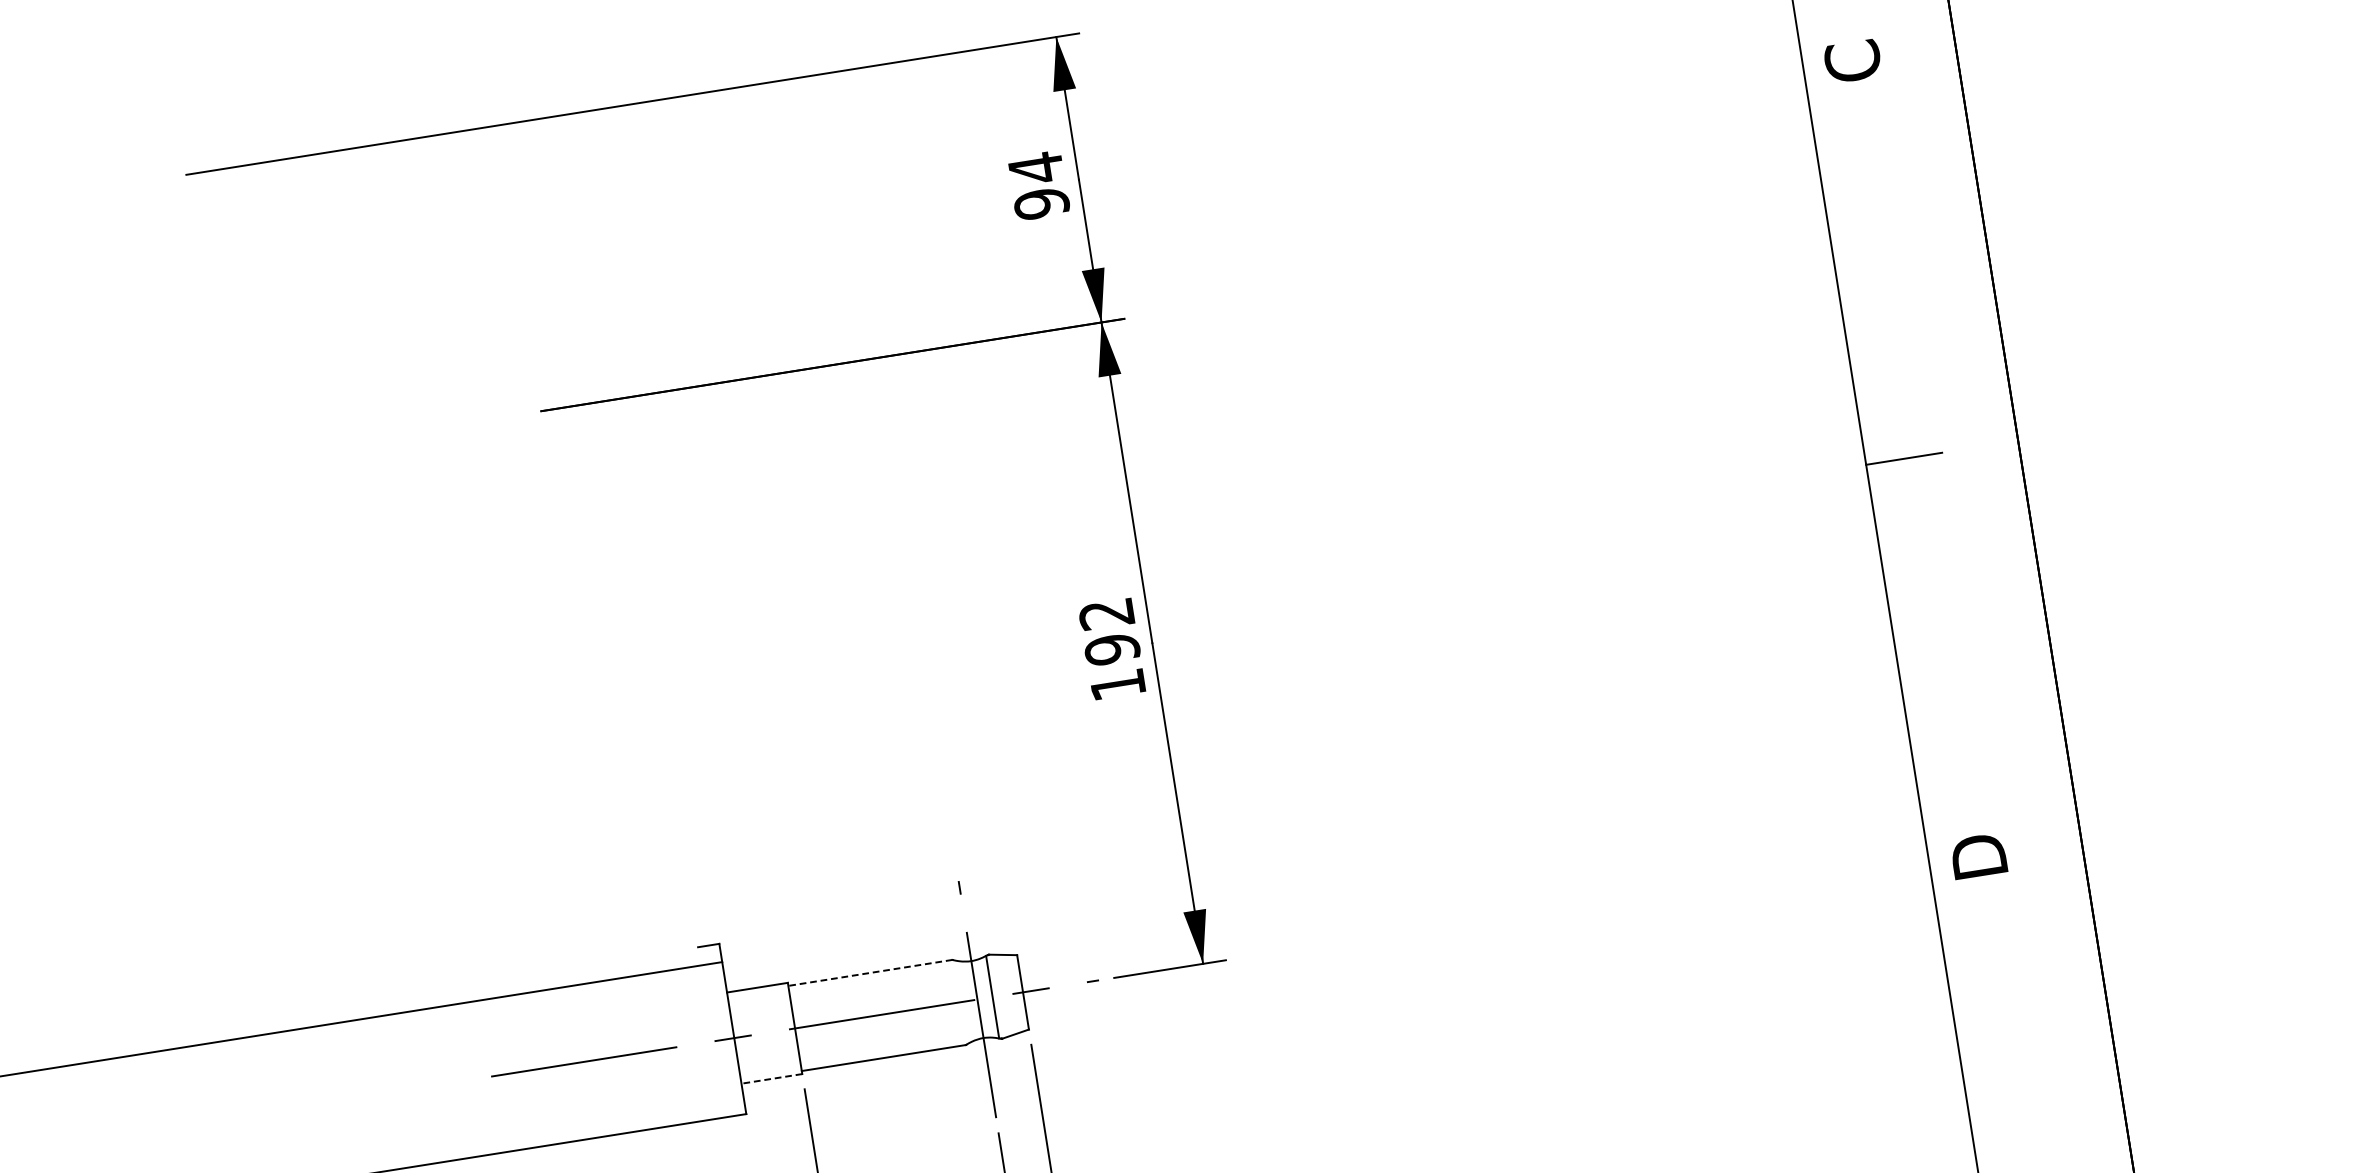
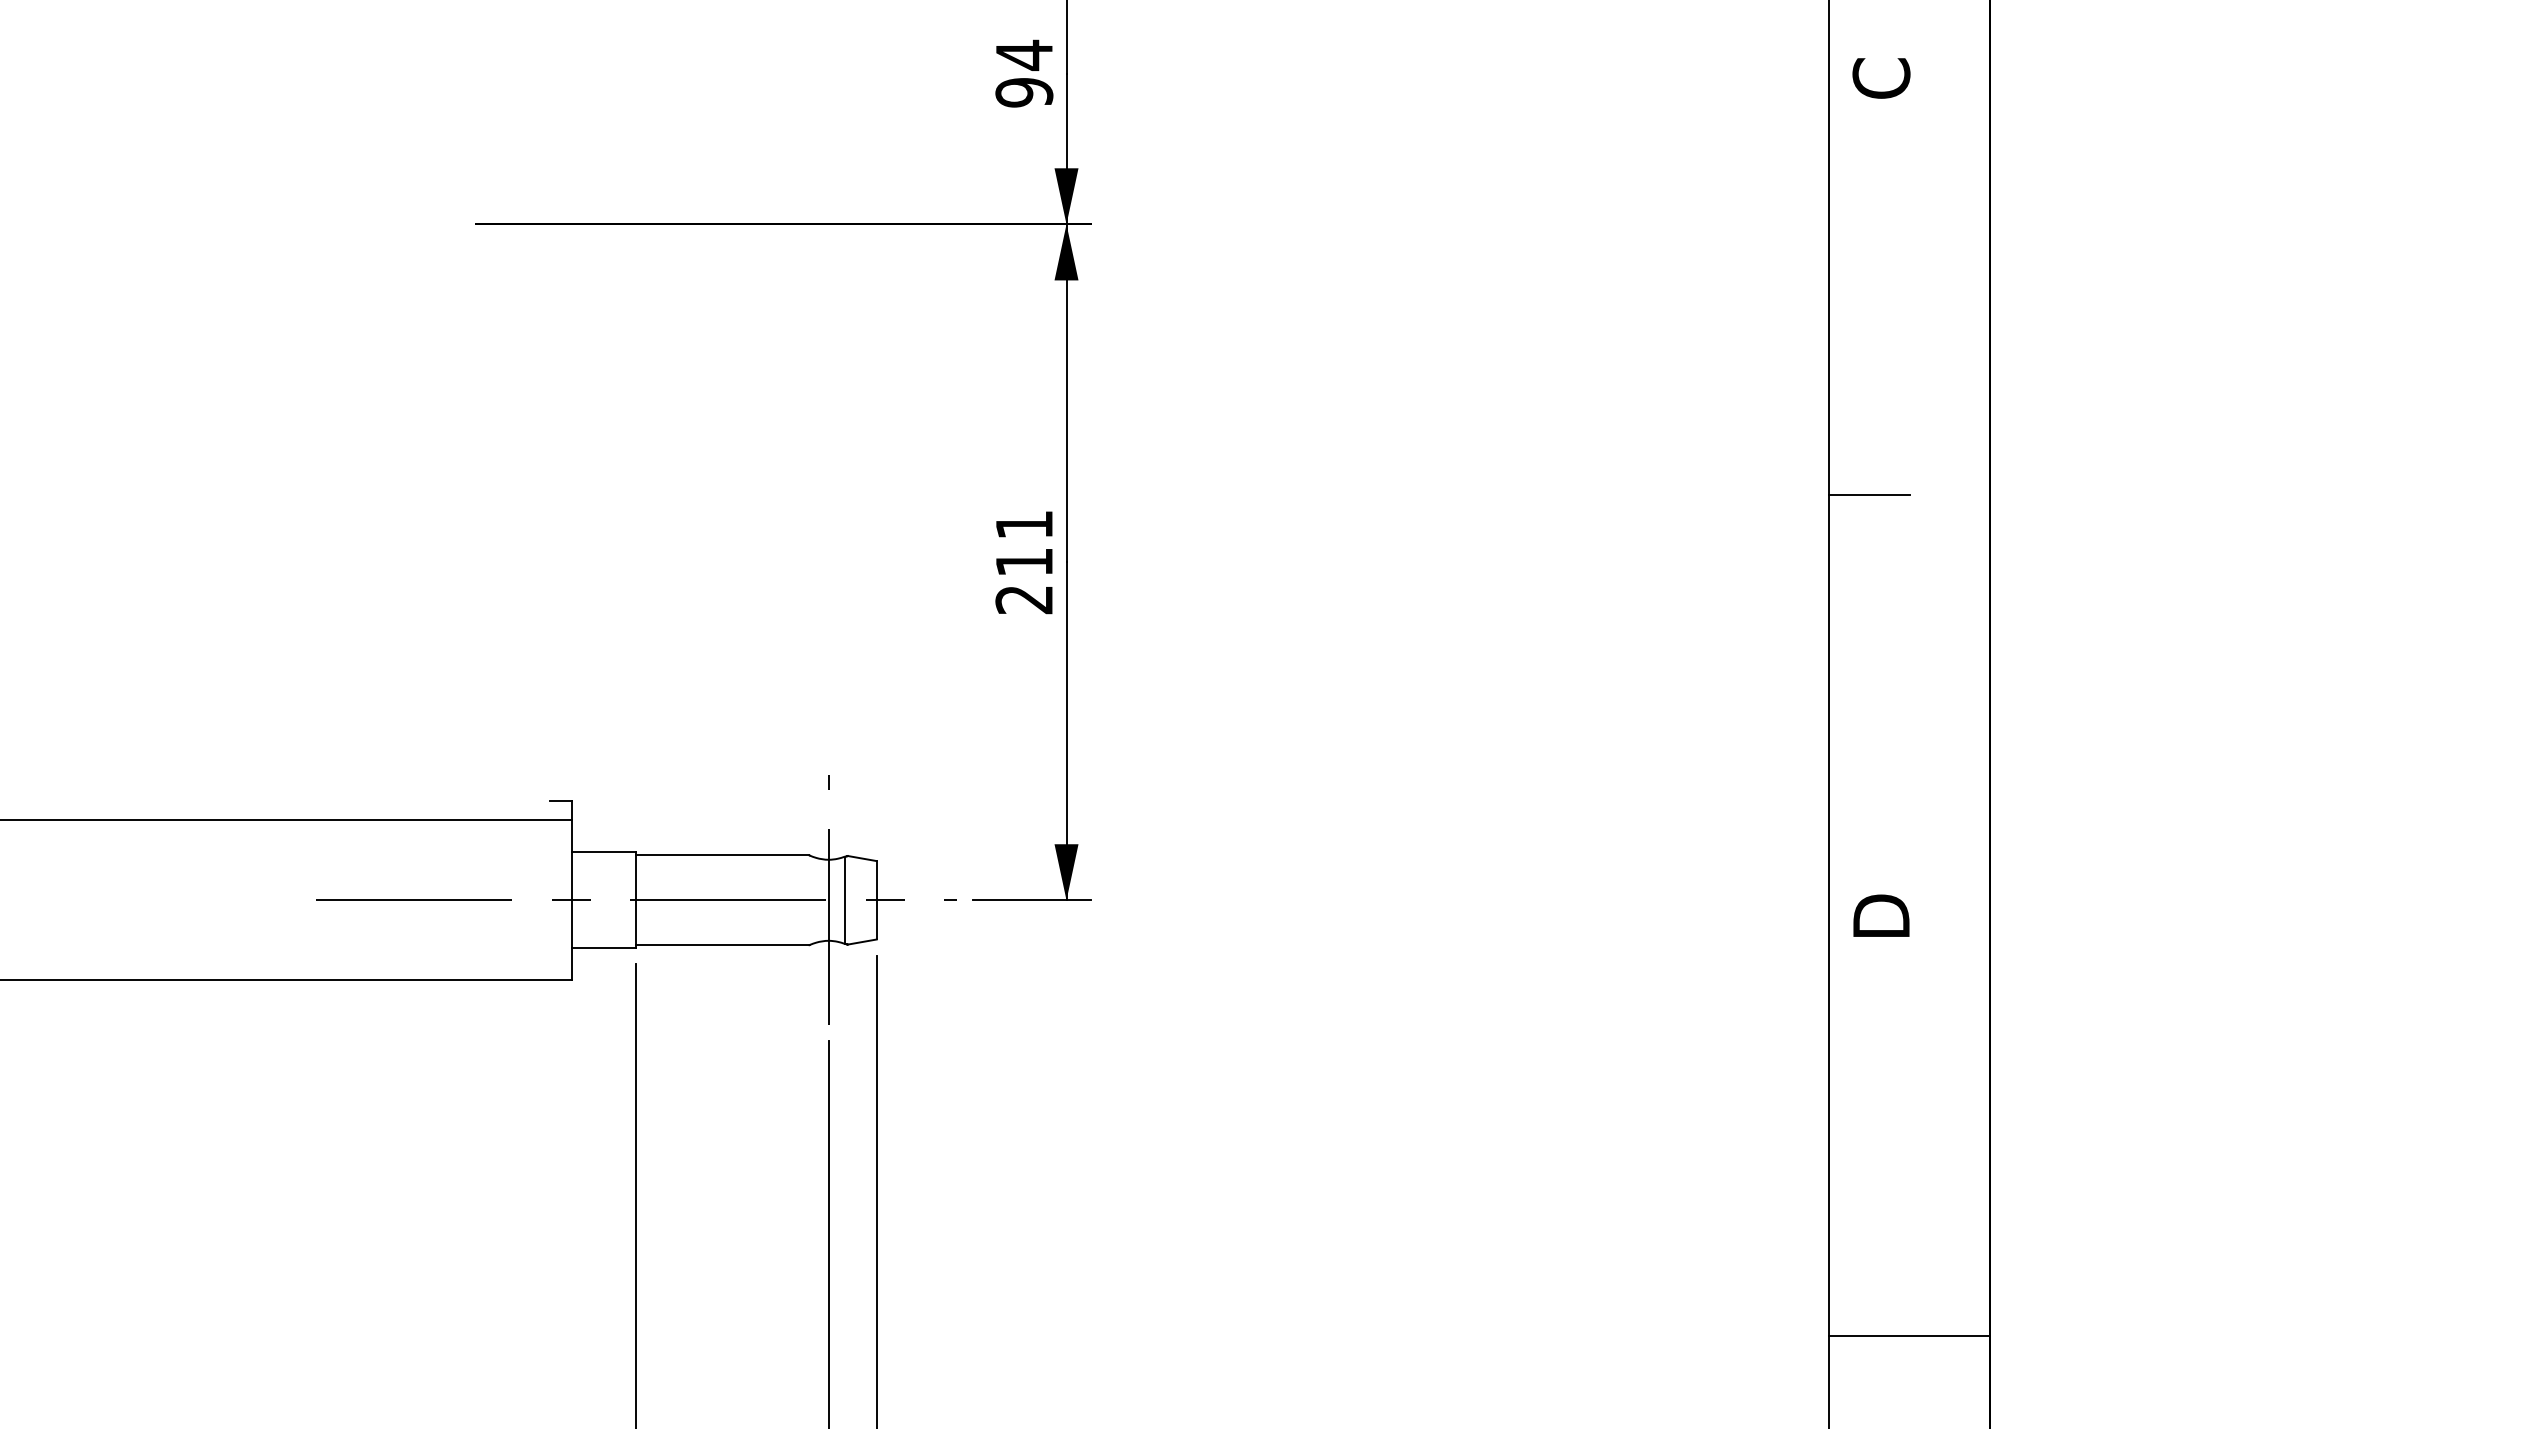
text: (1112, 649) -> (1024, 562), 192 -> 211
line: (869, 973) -> (722, 855), dashed -> solid
line: (771, 1079) -> (603, 948), dashed -> solid

